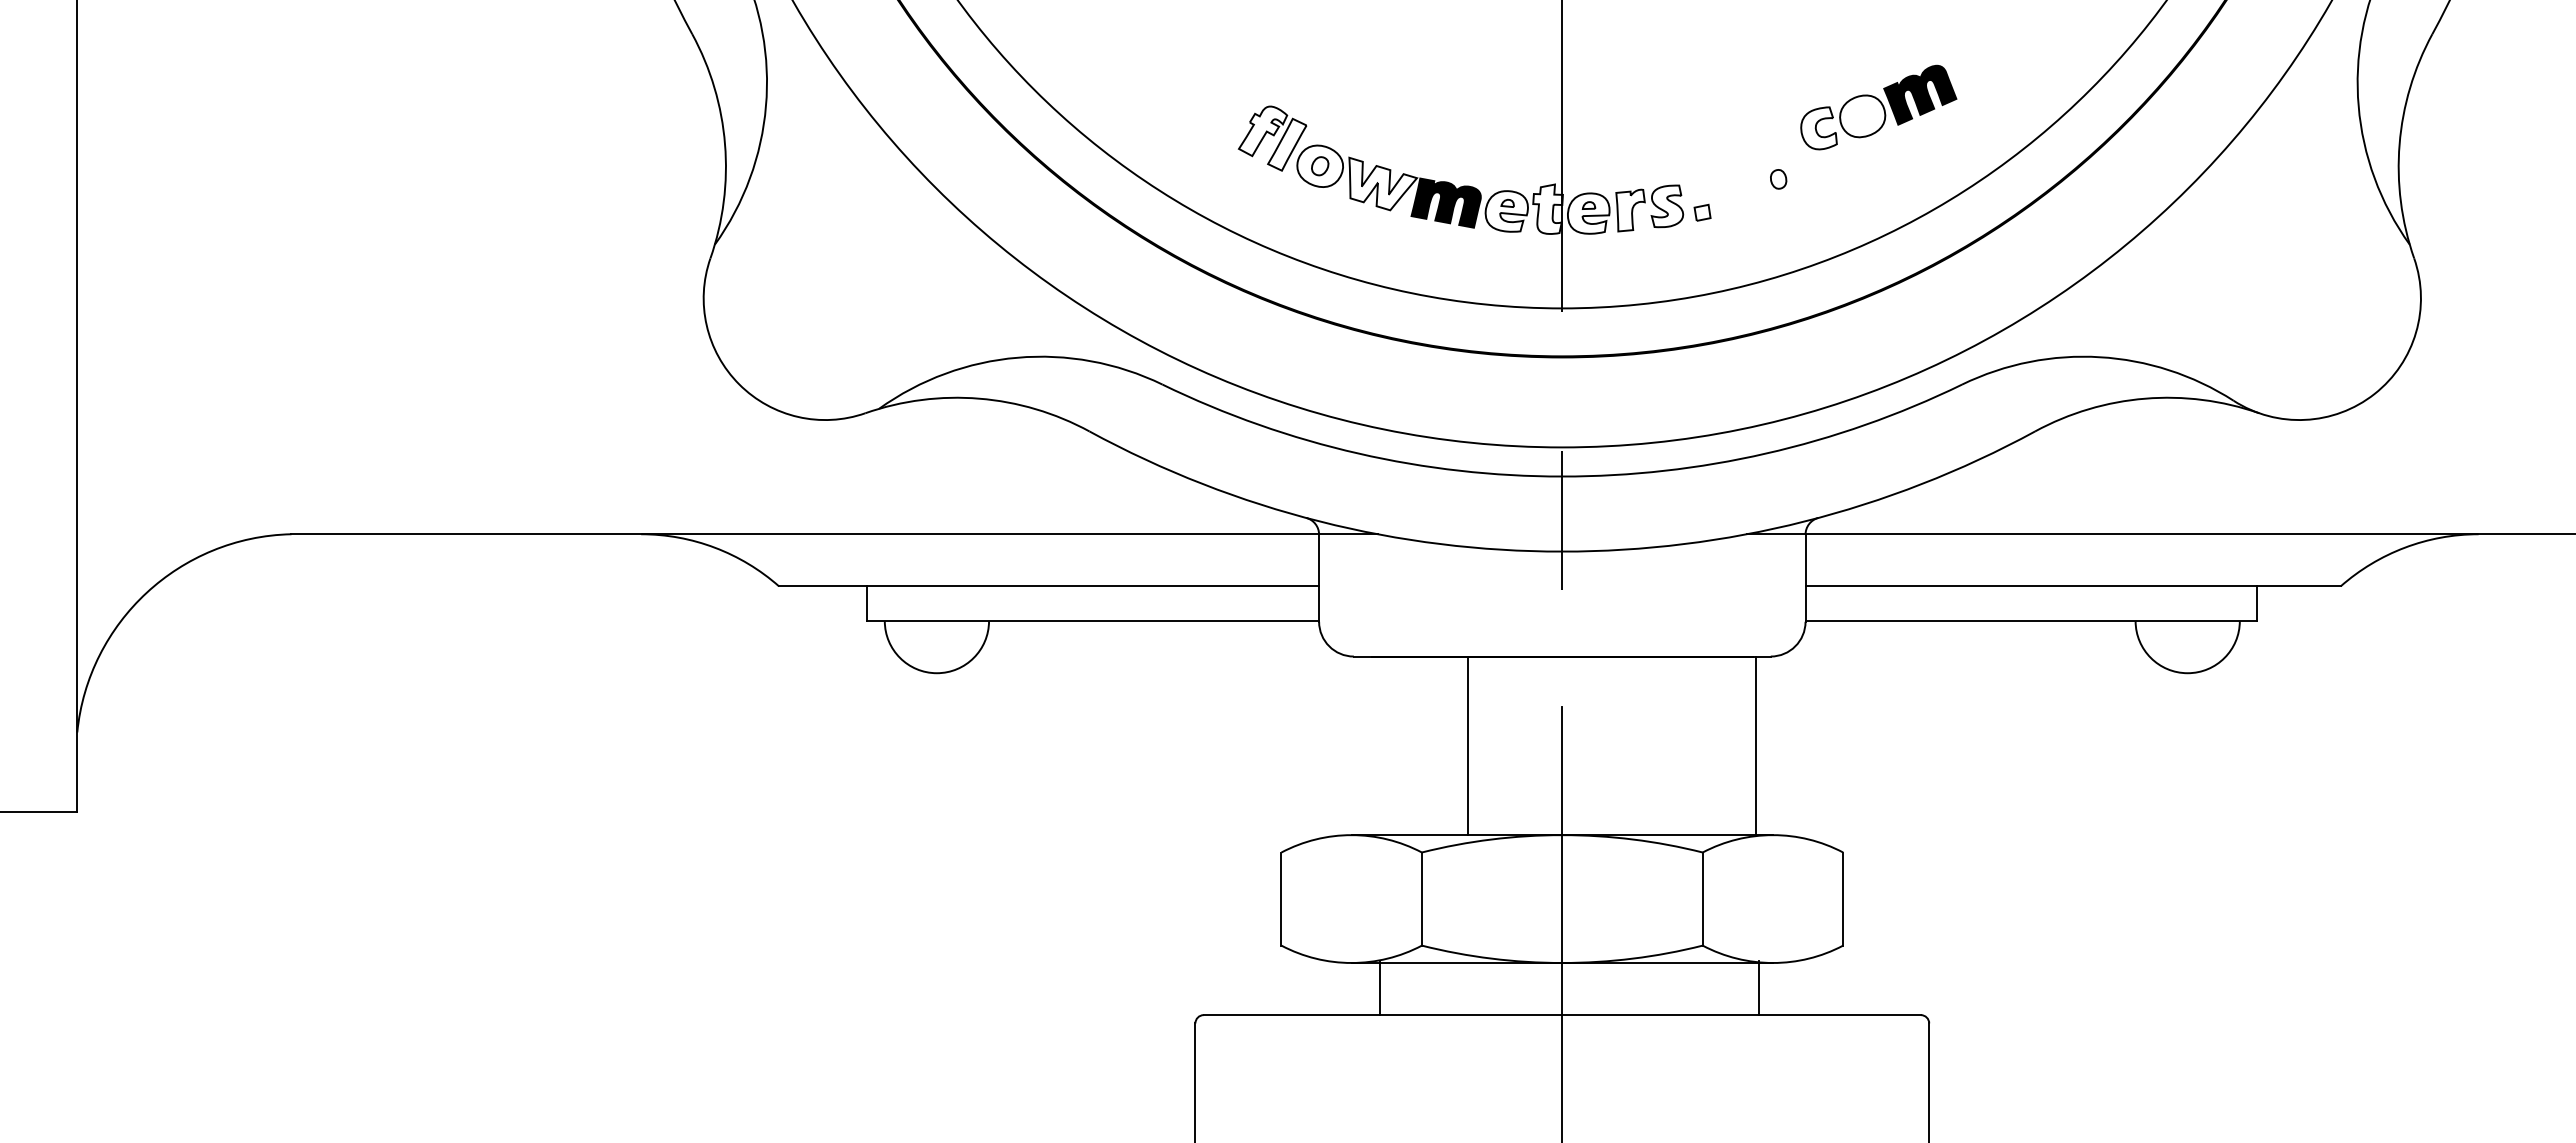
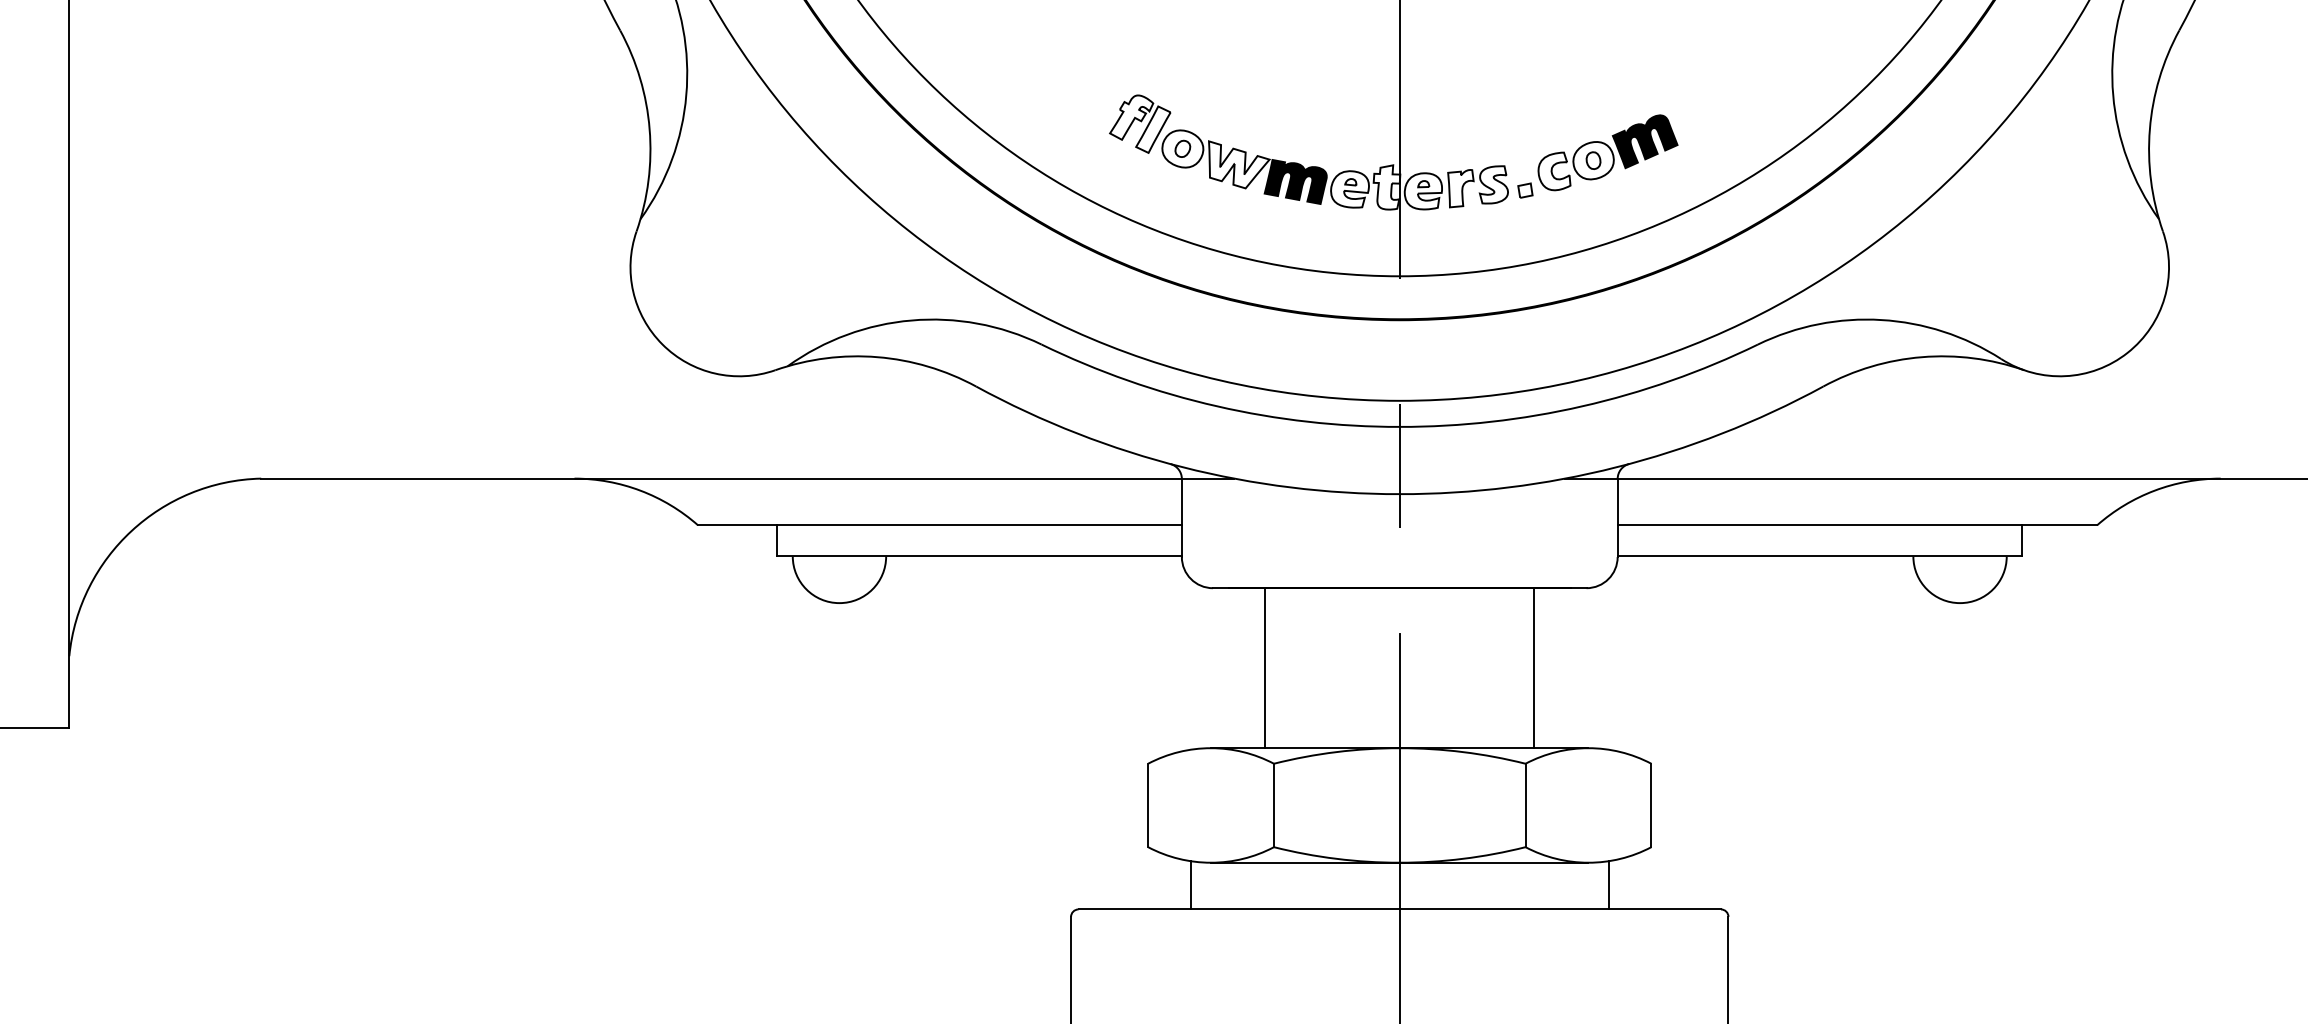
part: (1878, 107) -> (1607, 152), moved
line: (1468, 745) -> (1265, 667), moved
line: (1756, 745) -> (1534, 667), moved
line: (1379, 988) -> (1190, 885), moved
line: (1758, 988) -> (1608, 885), moved

